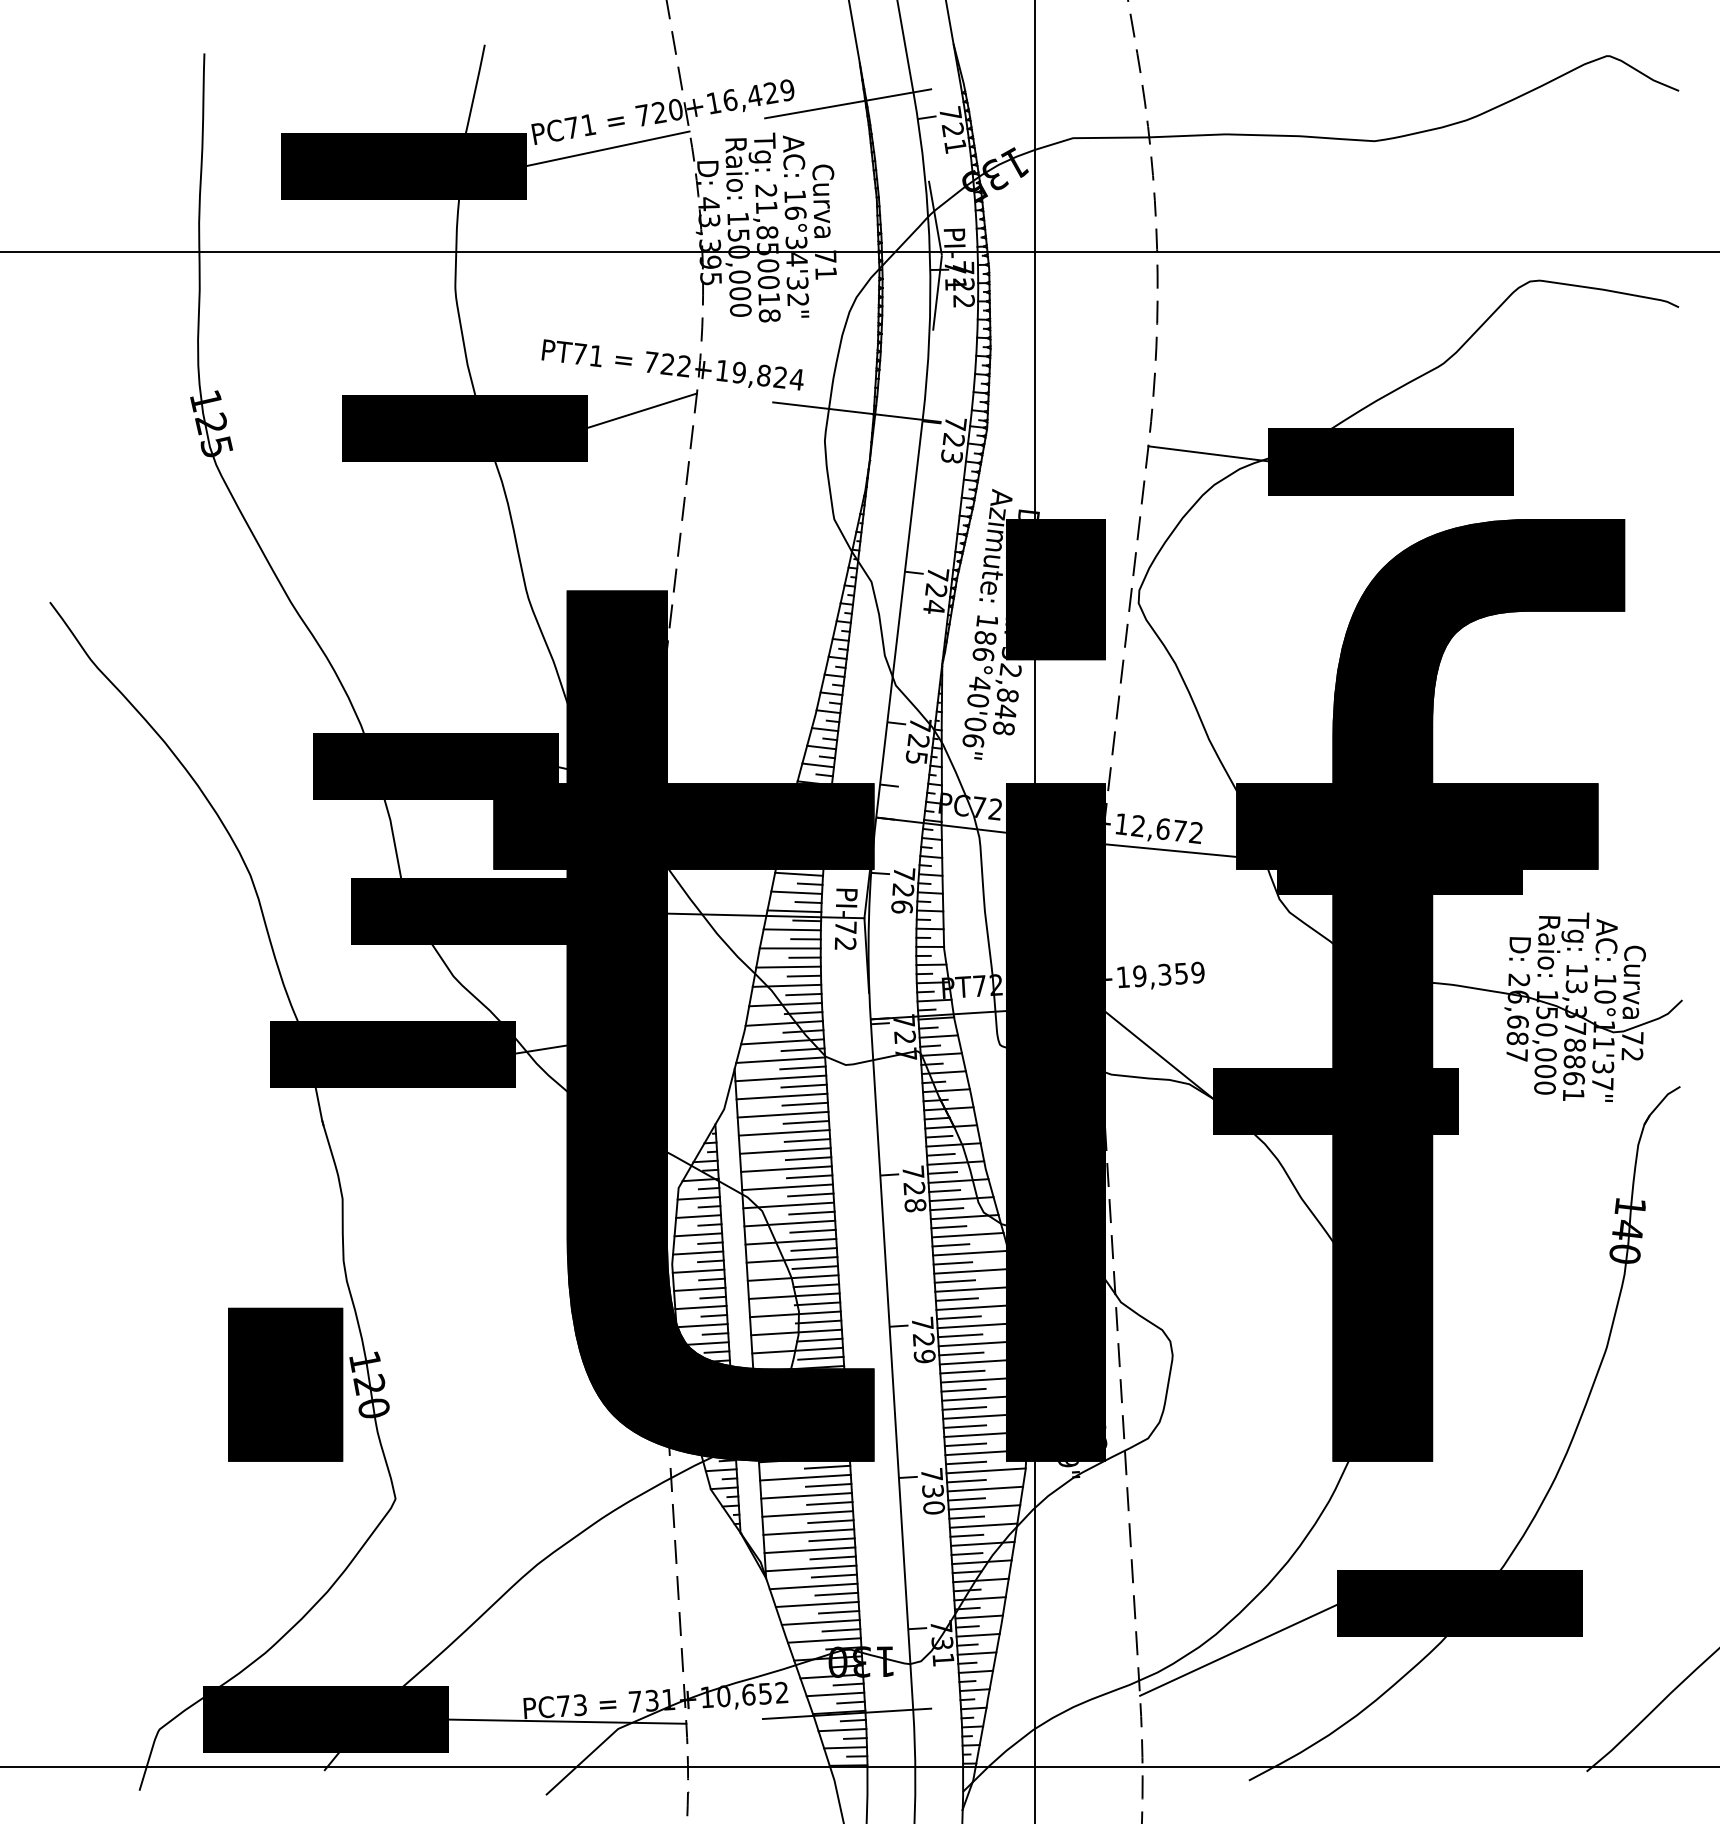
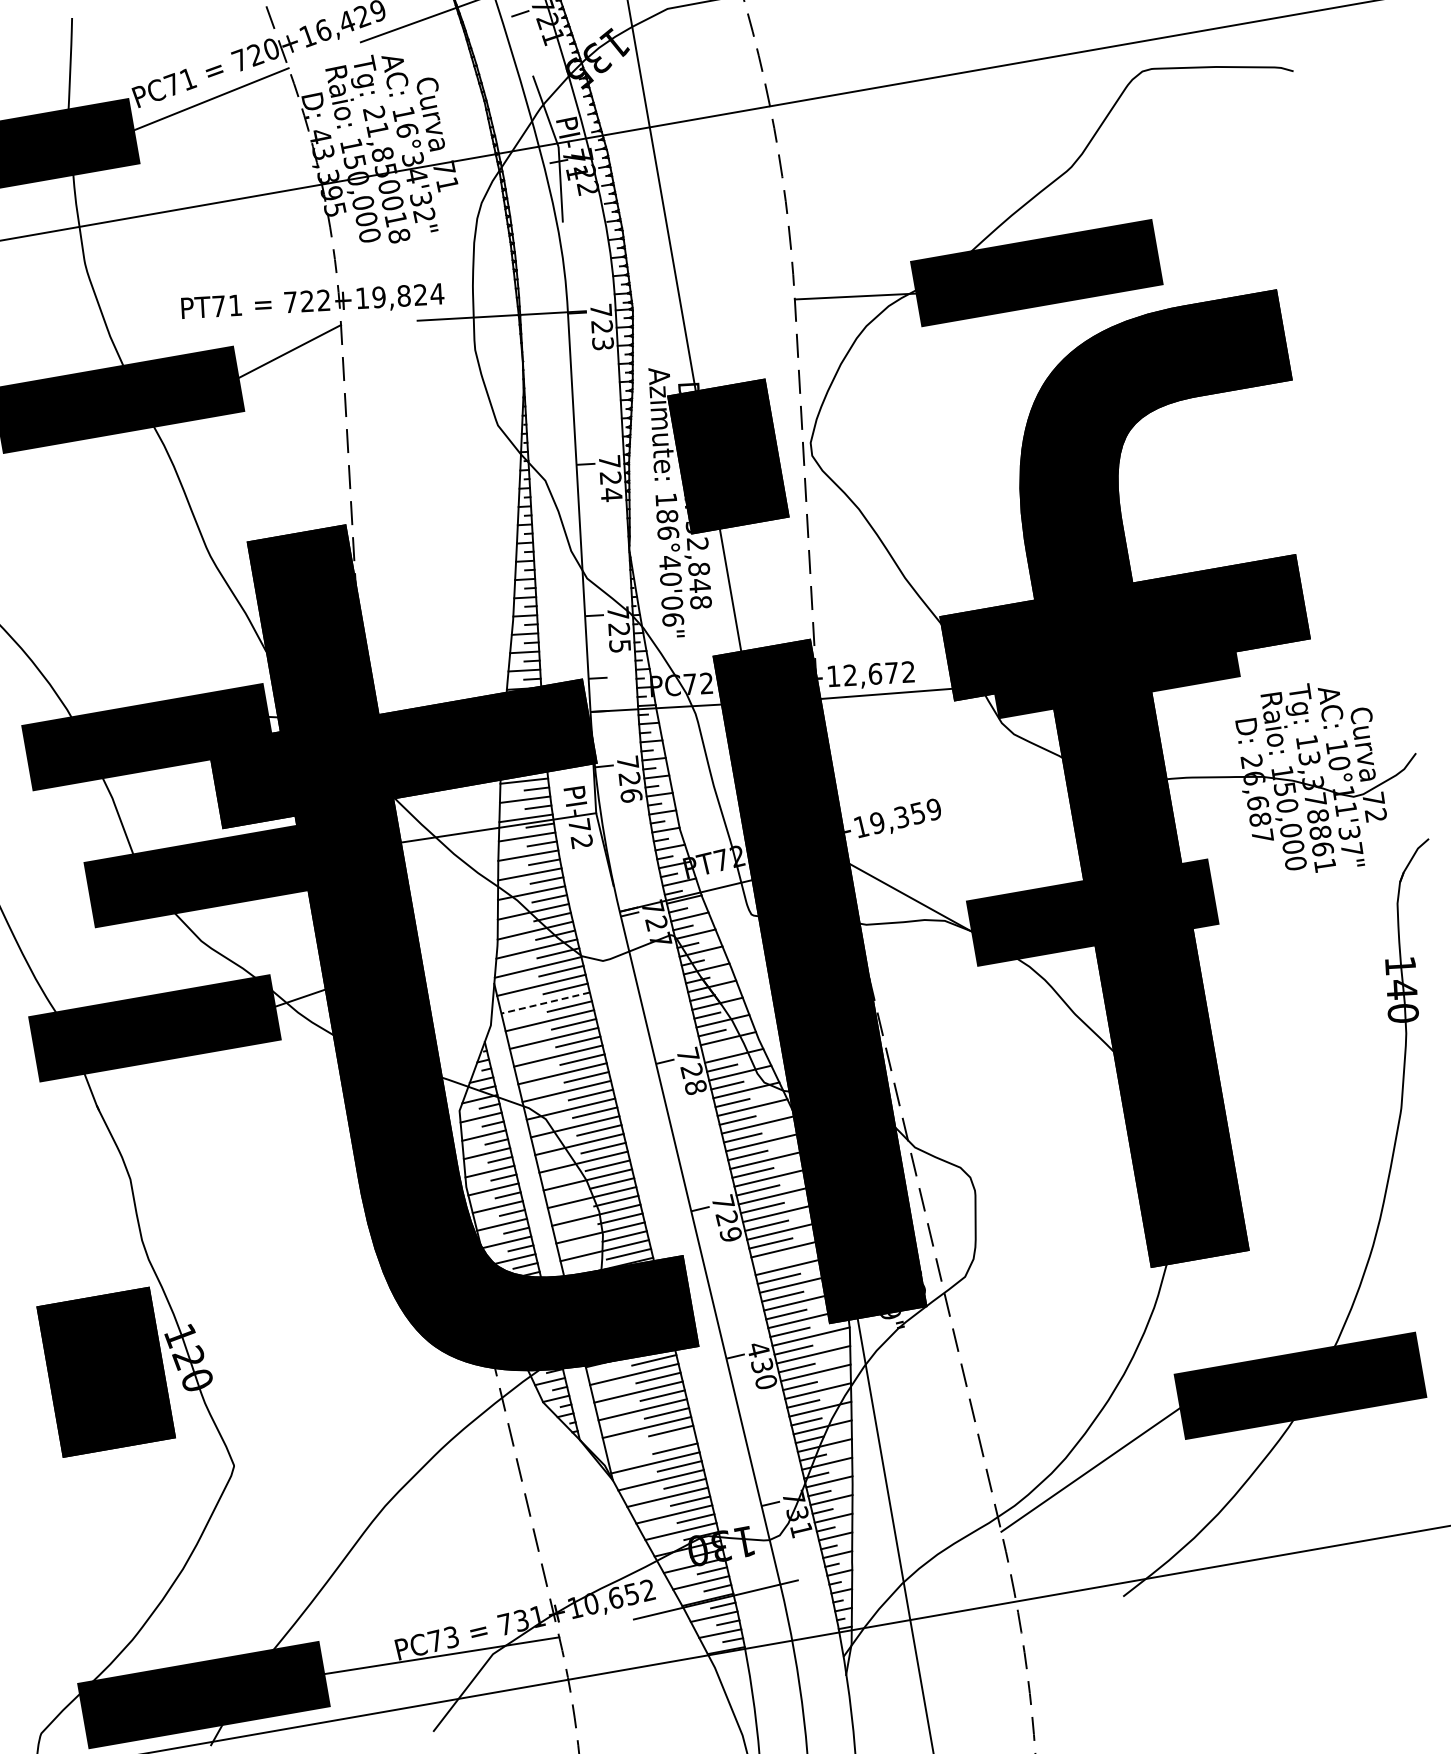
line: (781, 1096) -> (545, 1003), solid -> dashed
line: (942, 1172) -> (716, 1050), removed
line: (963, 1389) -> (774, 1260), removed
text: (931, 1474) -> (757, 1349), 730 -> 430
line: (809, 1550) -> (650, 1445), removed

